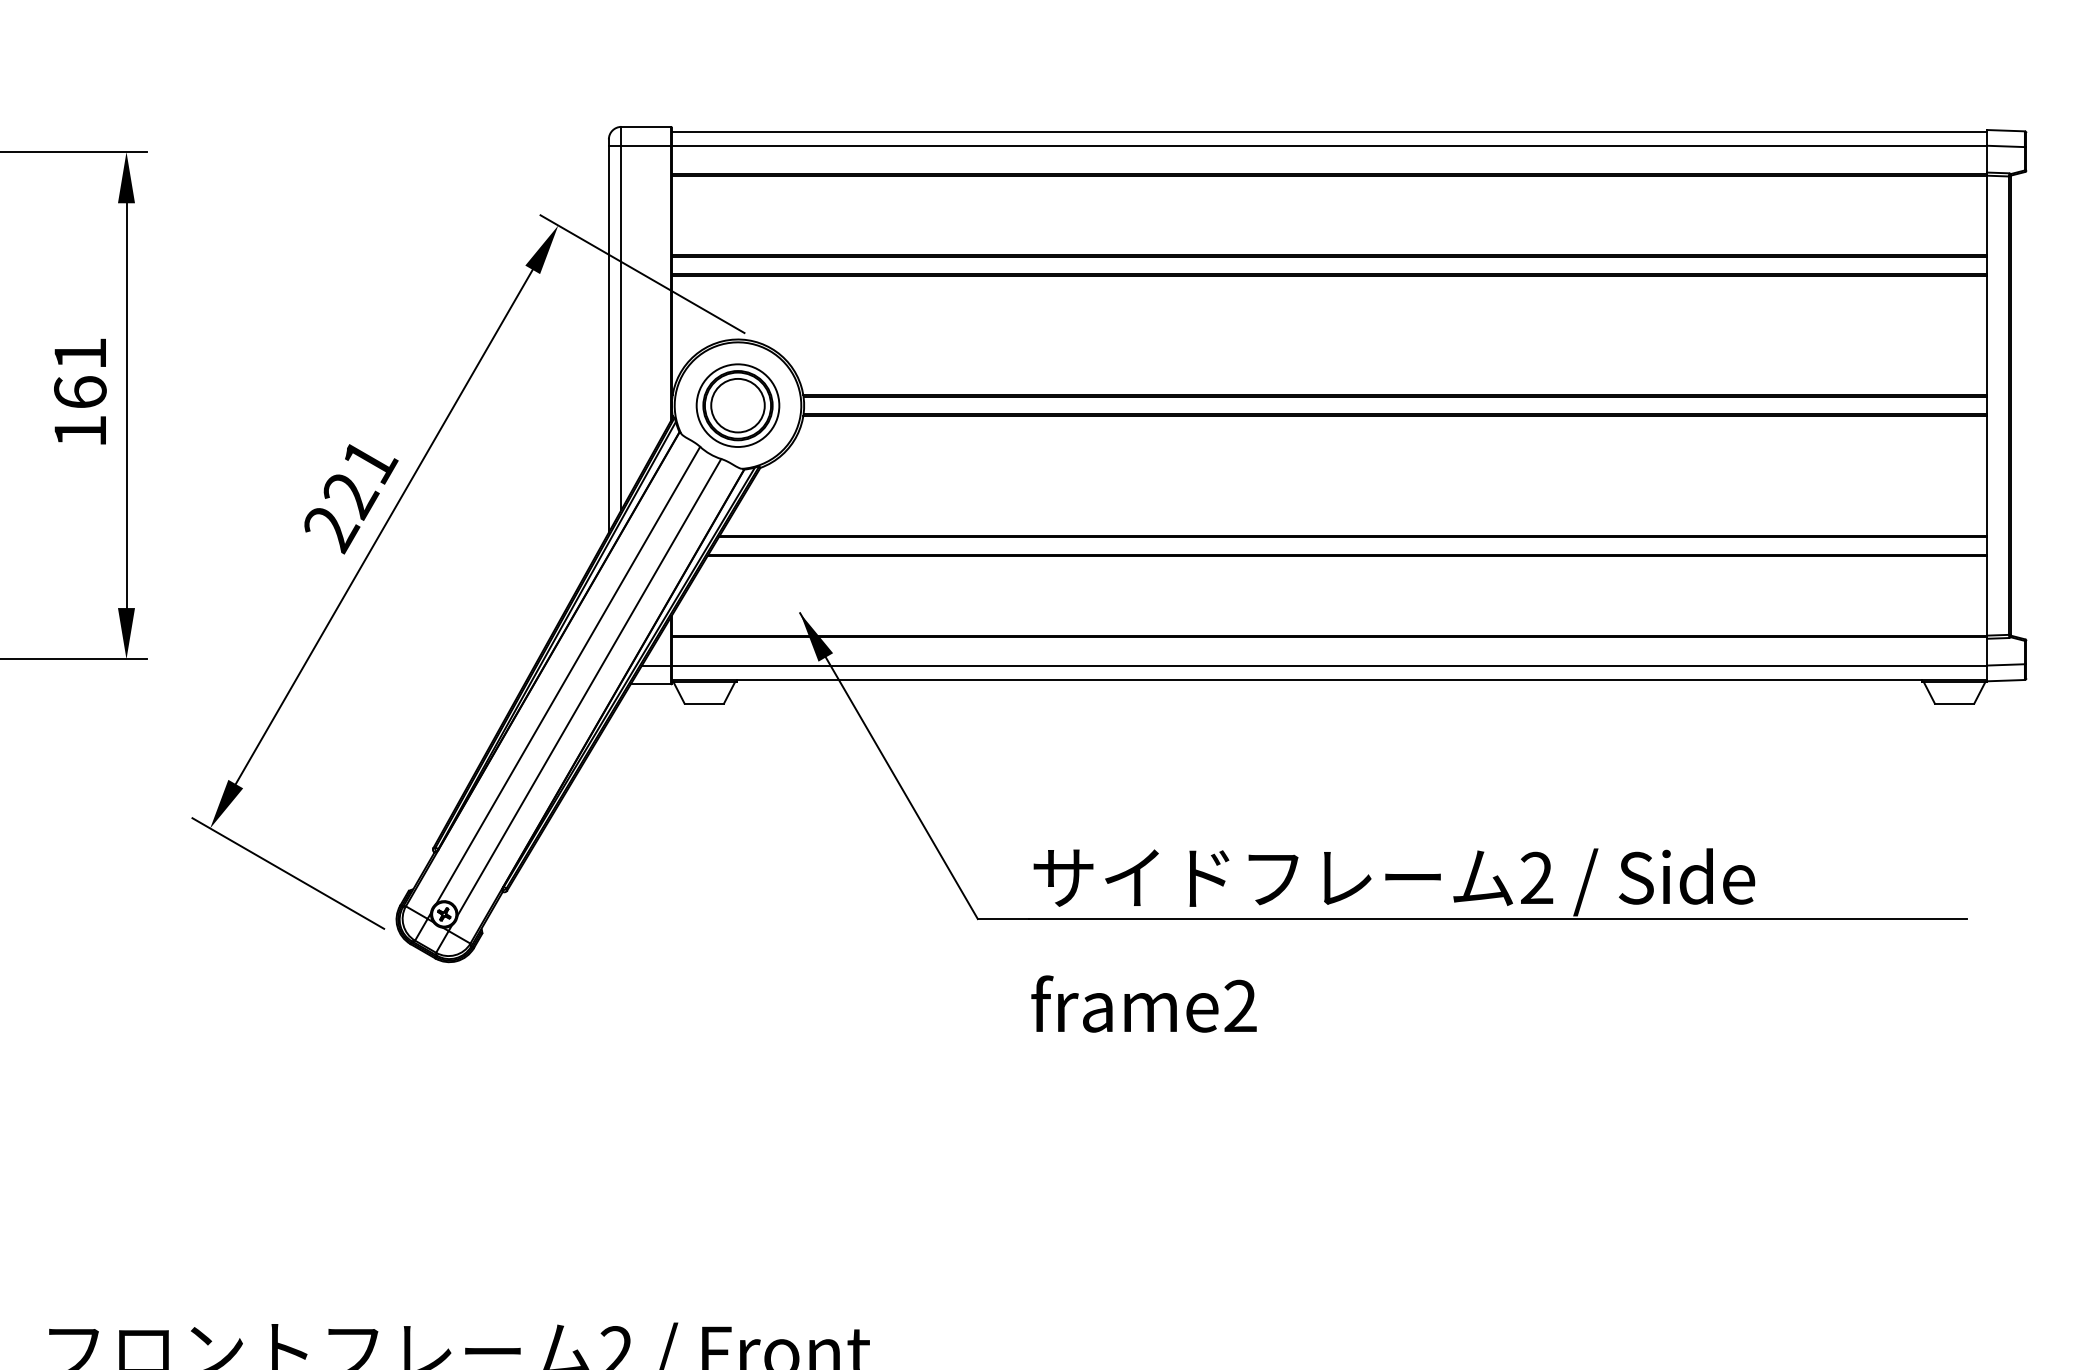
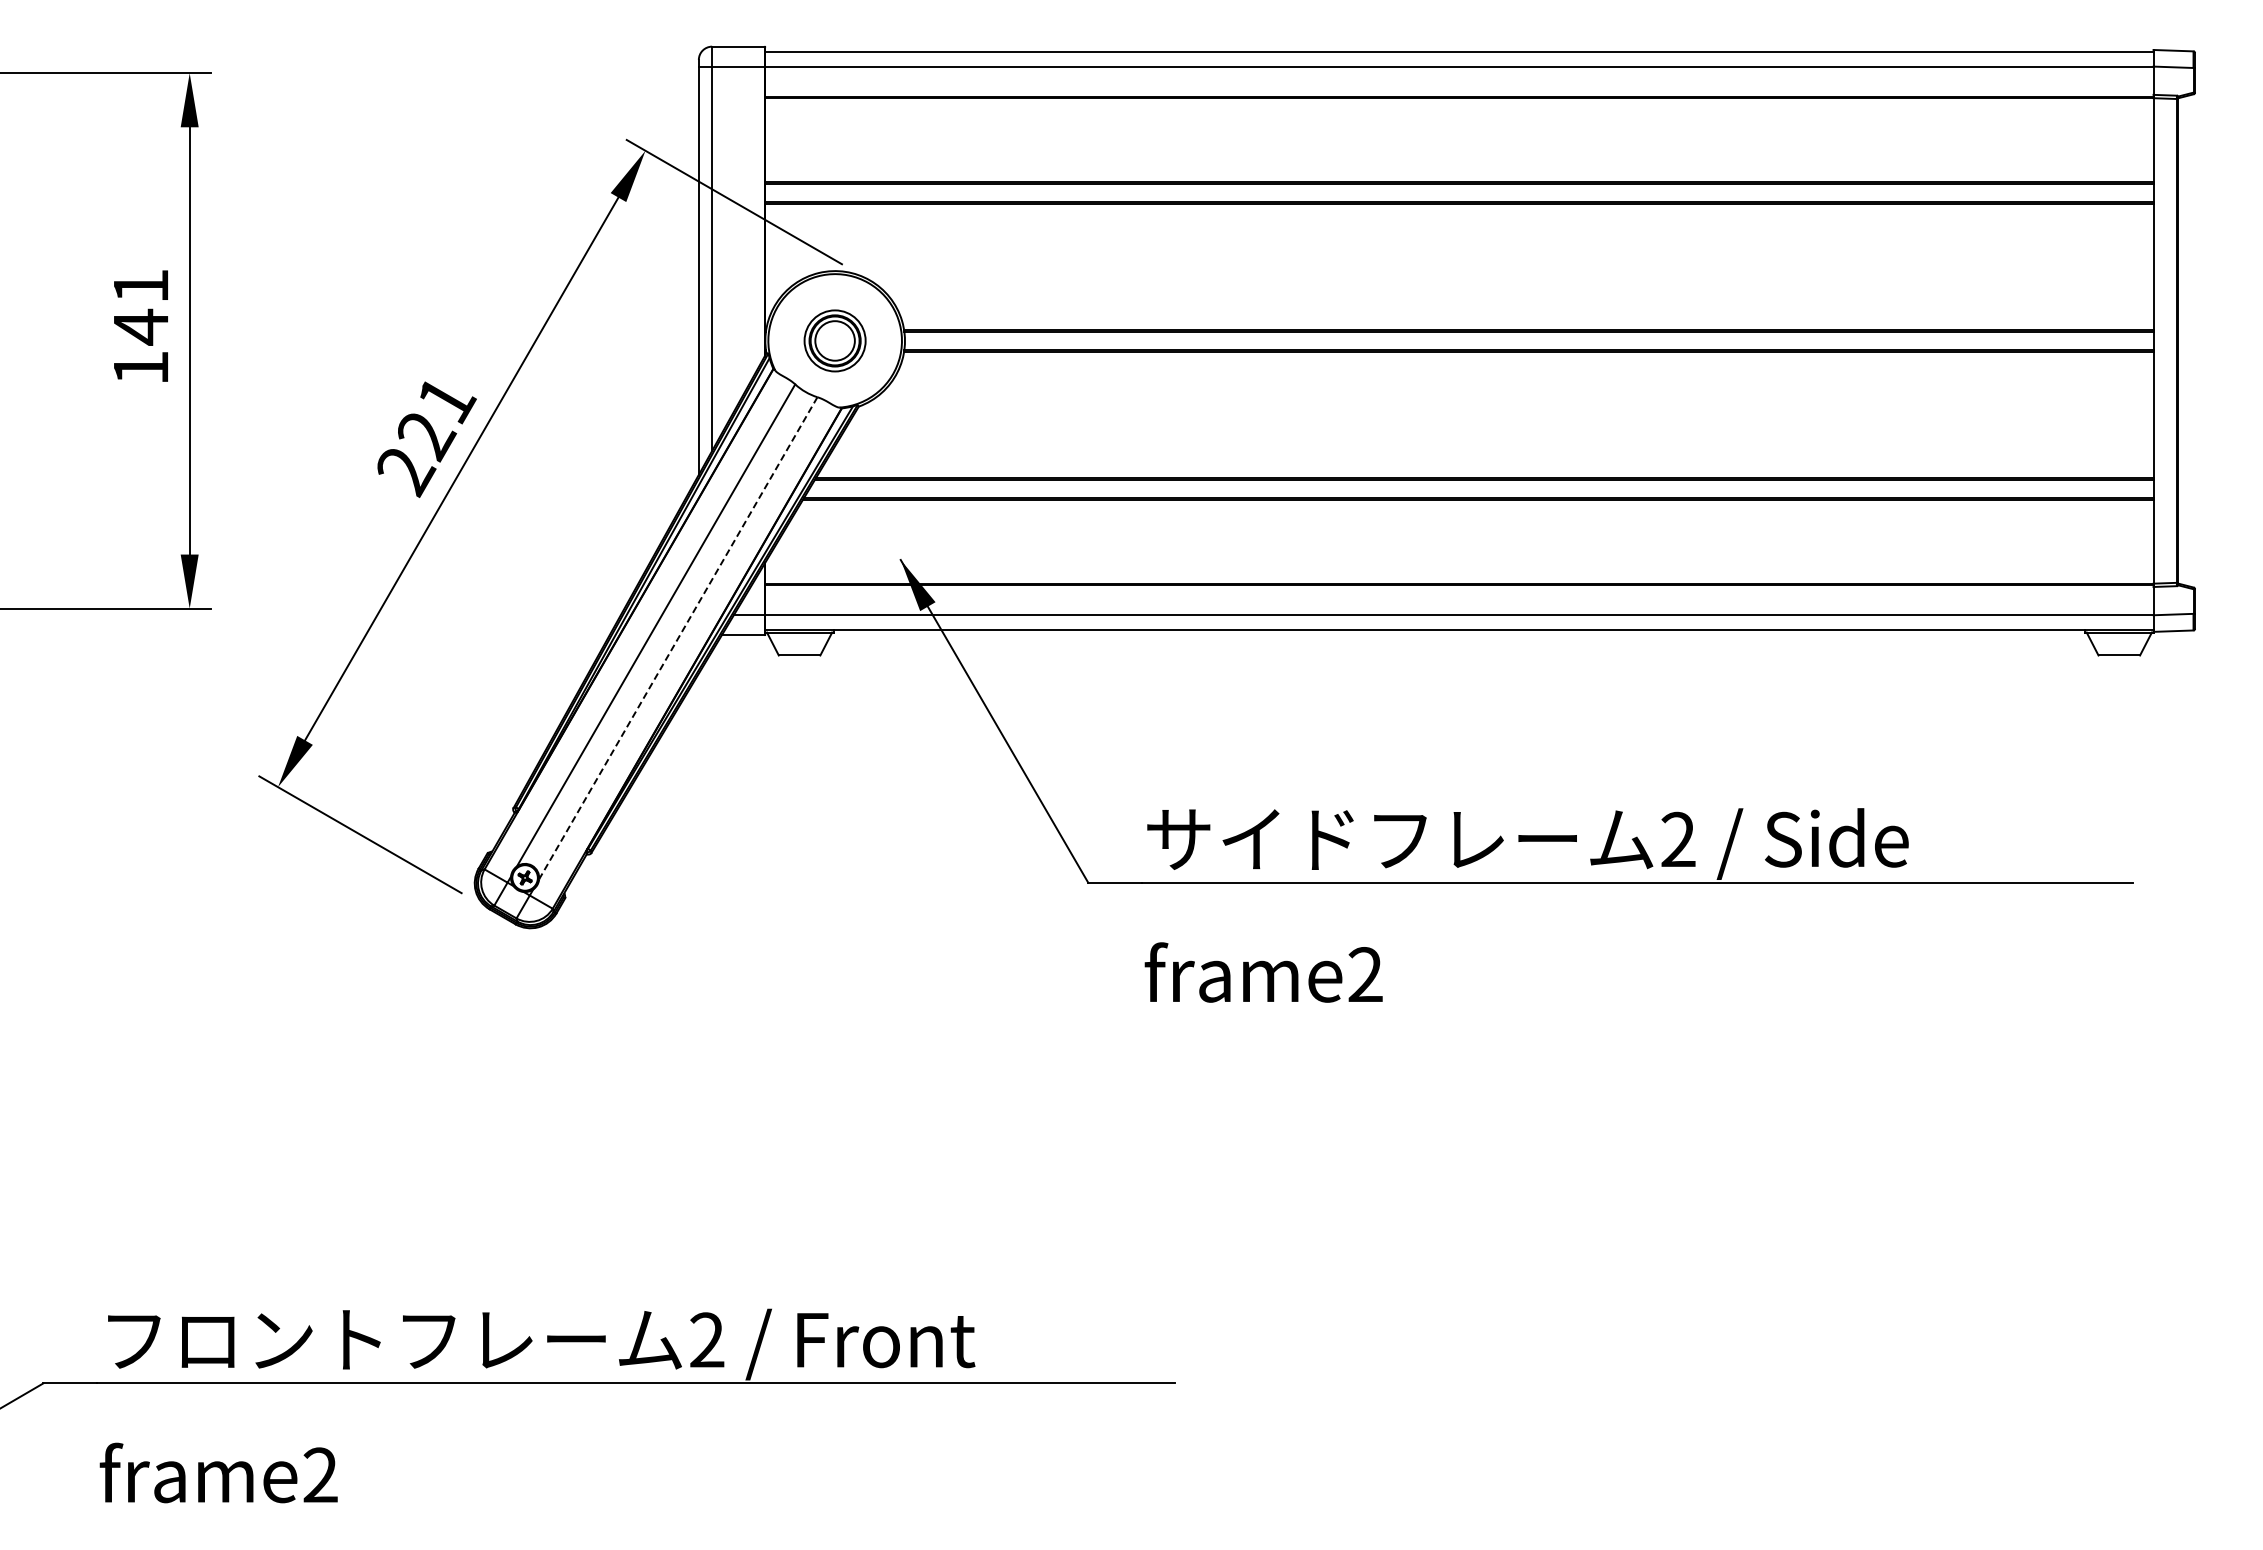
text: (79, 391) -> (140, 326), 161 -> 141
part: (737, 405) -> (834, 340), size x0.7
line: (589, 687) -> (678, 638), solid -> dashed

